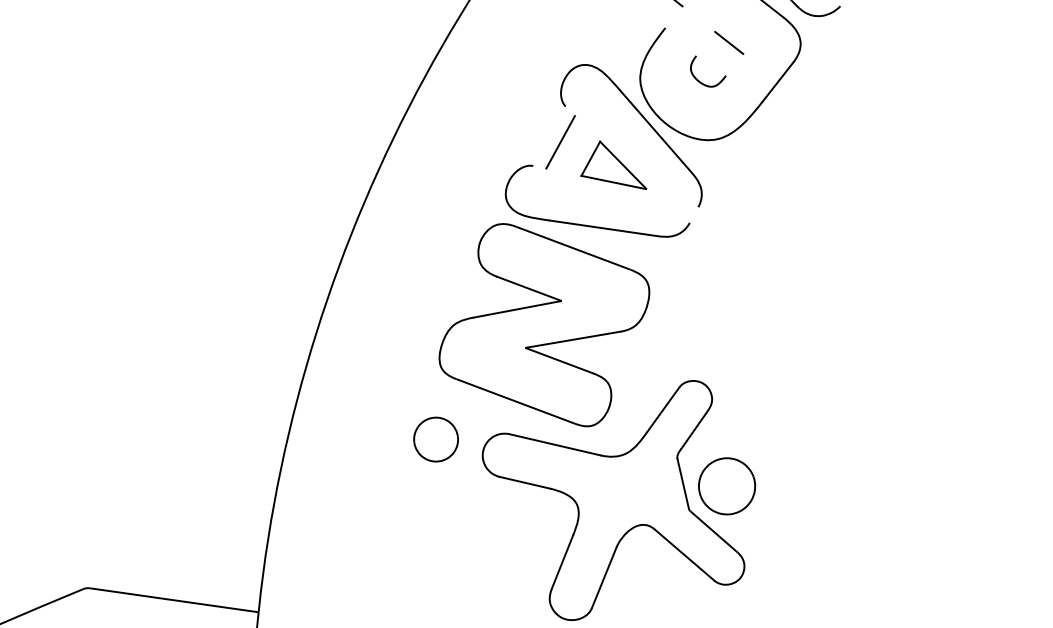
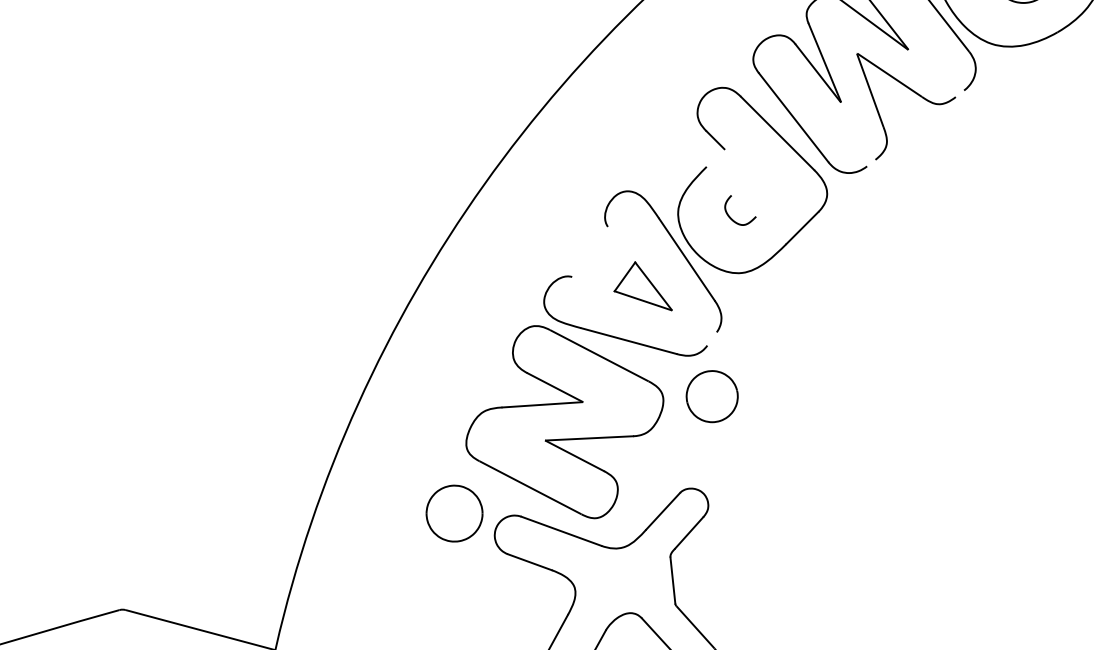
line: (728, 42) -> (762, 186), removed
line: (560, 142) -> (599, 258), removed
part: (436, 439) -> (454, 513), size x1.4
part: (726, 486) -> (711, 396), moved

